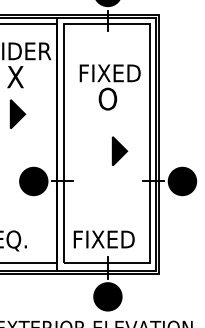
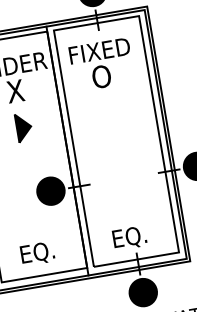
text: (109, 87) -> (101, 65), moved
part: (119, 150) -> (130, 146), removed
text: (103, 240) -> (129, 237), FIXED -> EQ.

